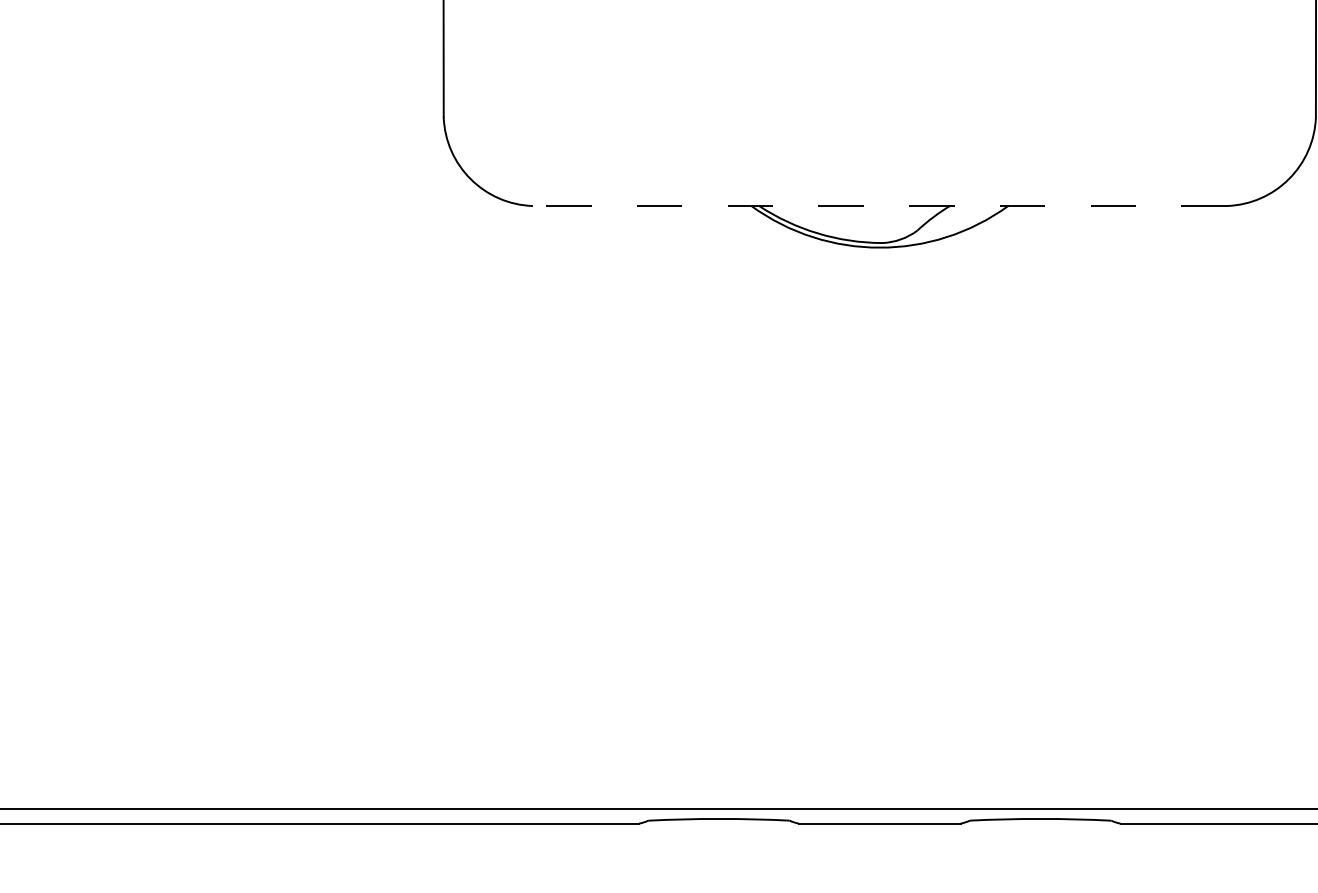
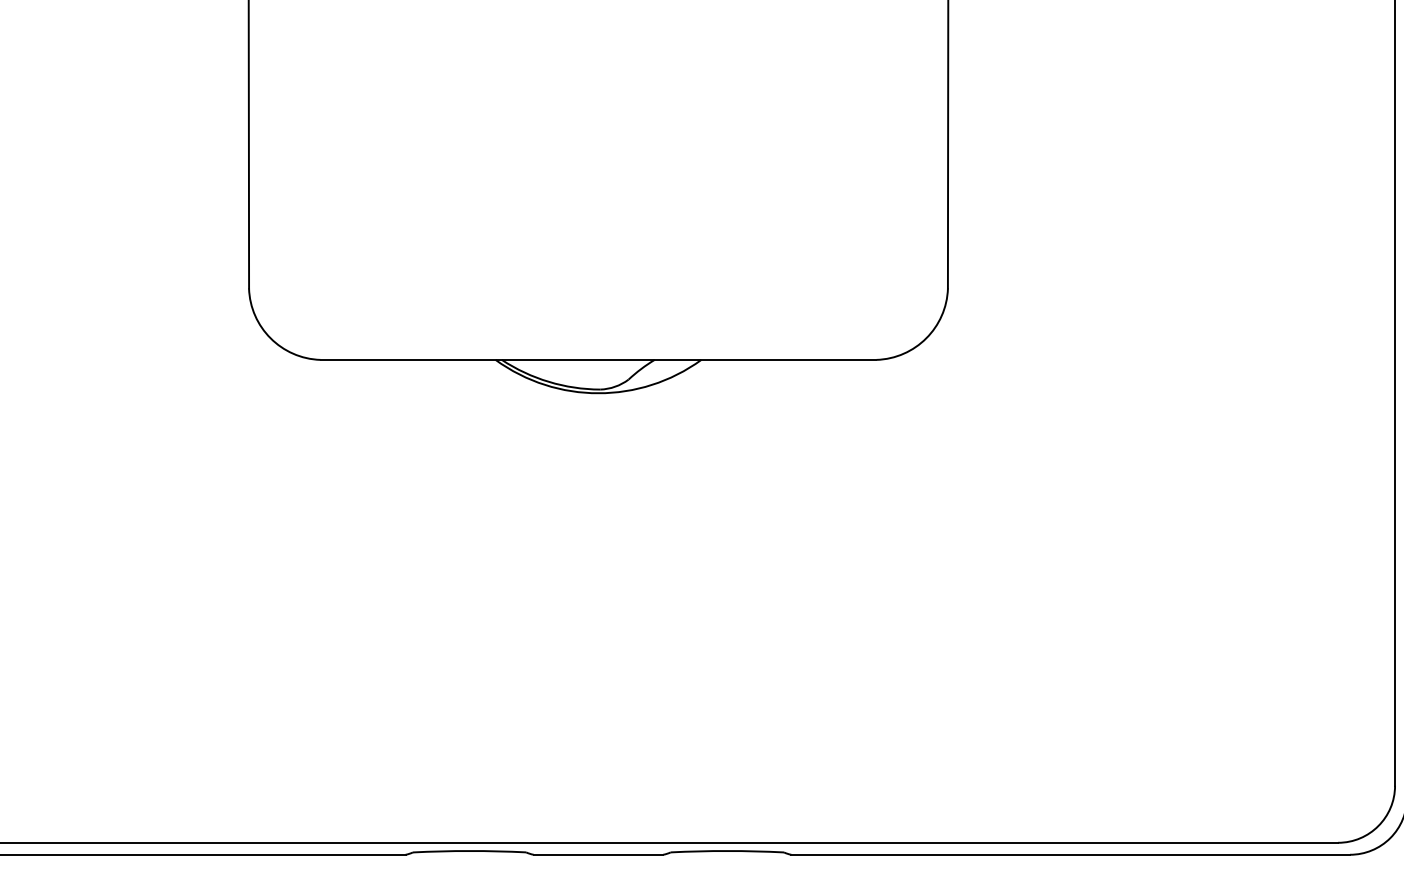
line: (879, 205) -> (598, 359), dashed -> solid

